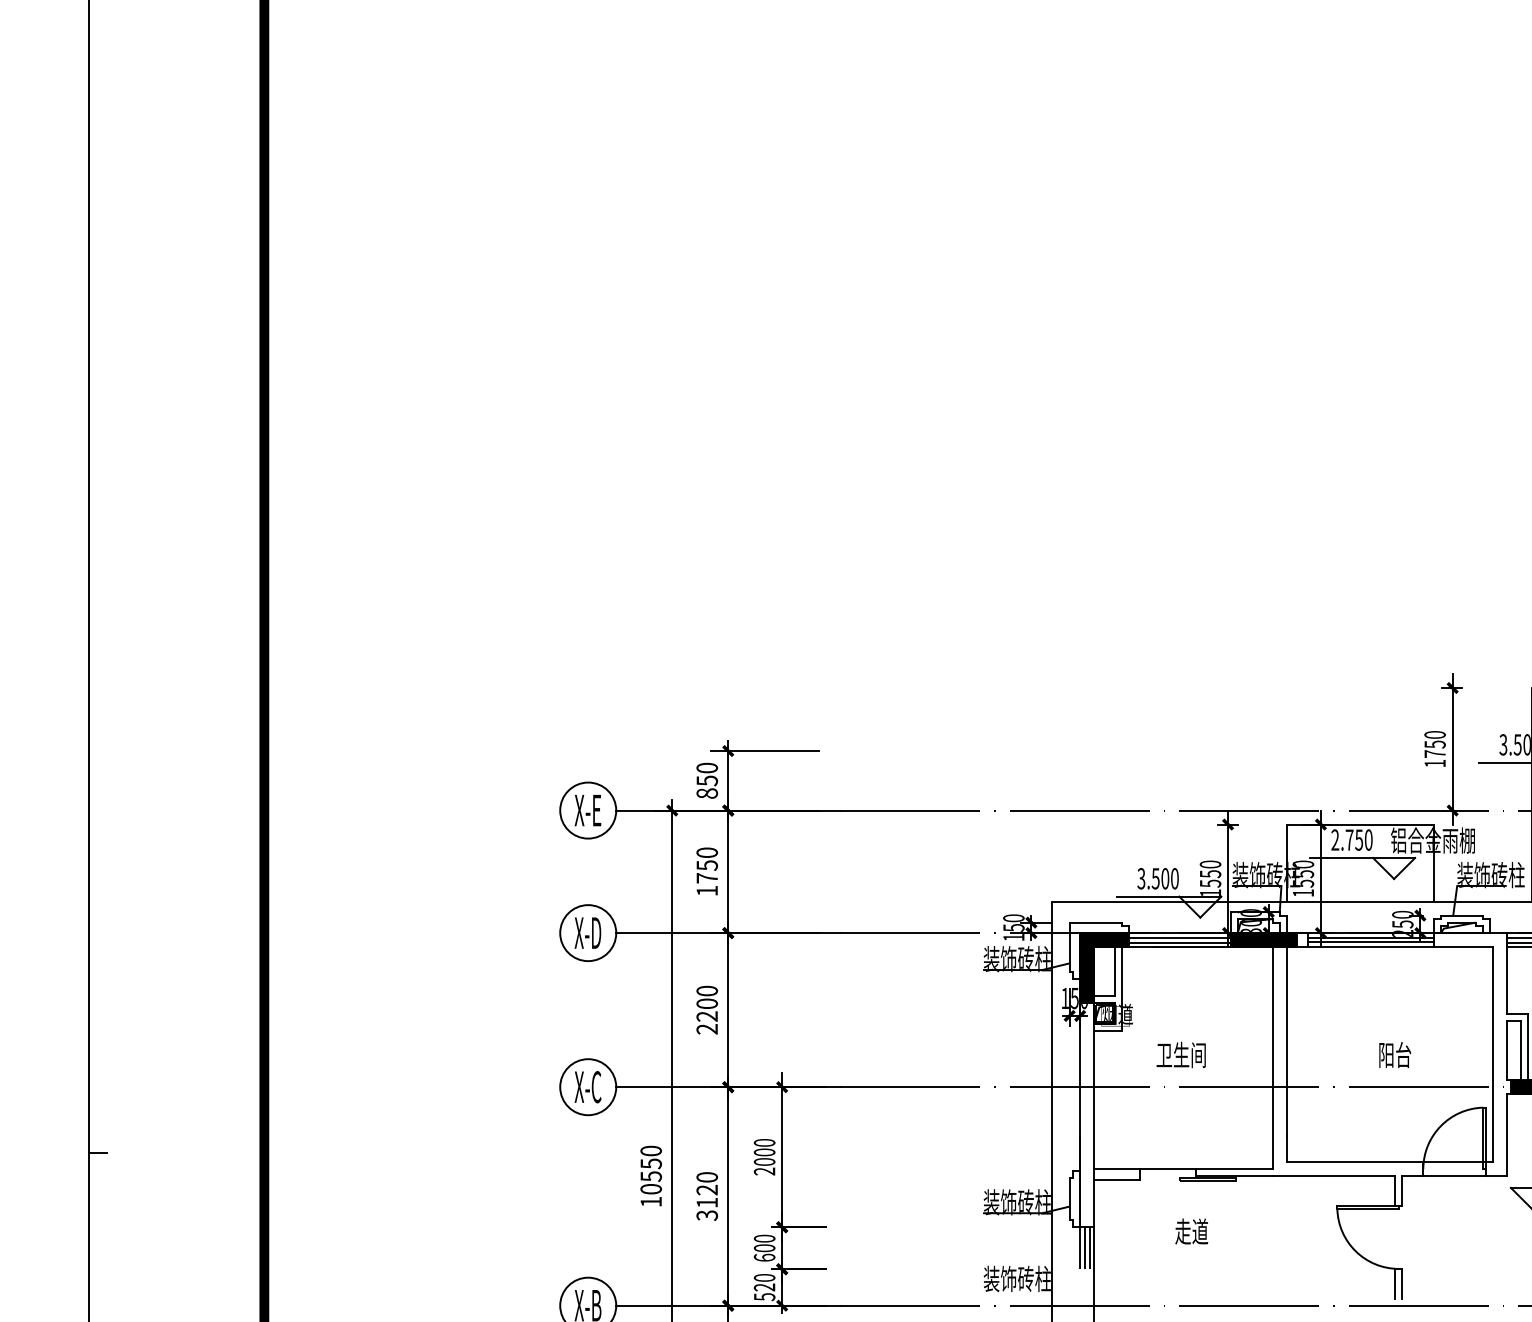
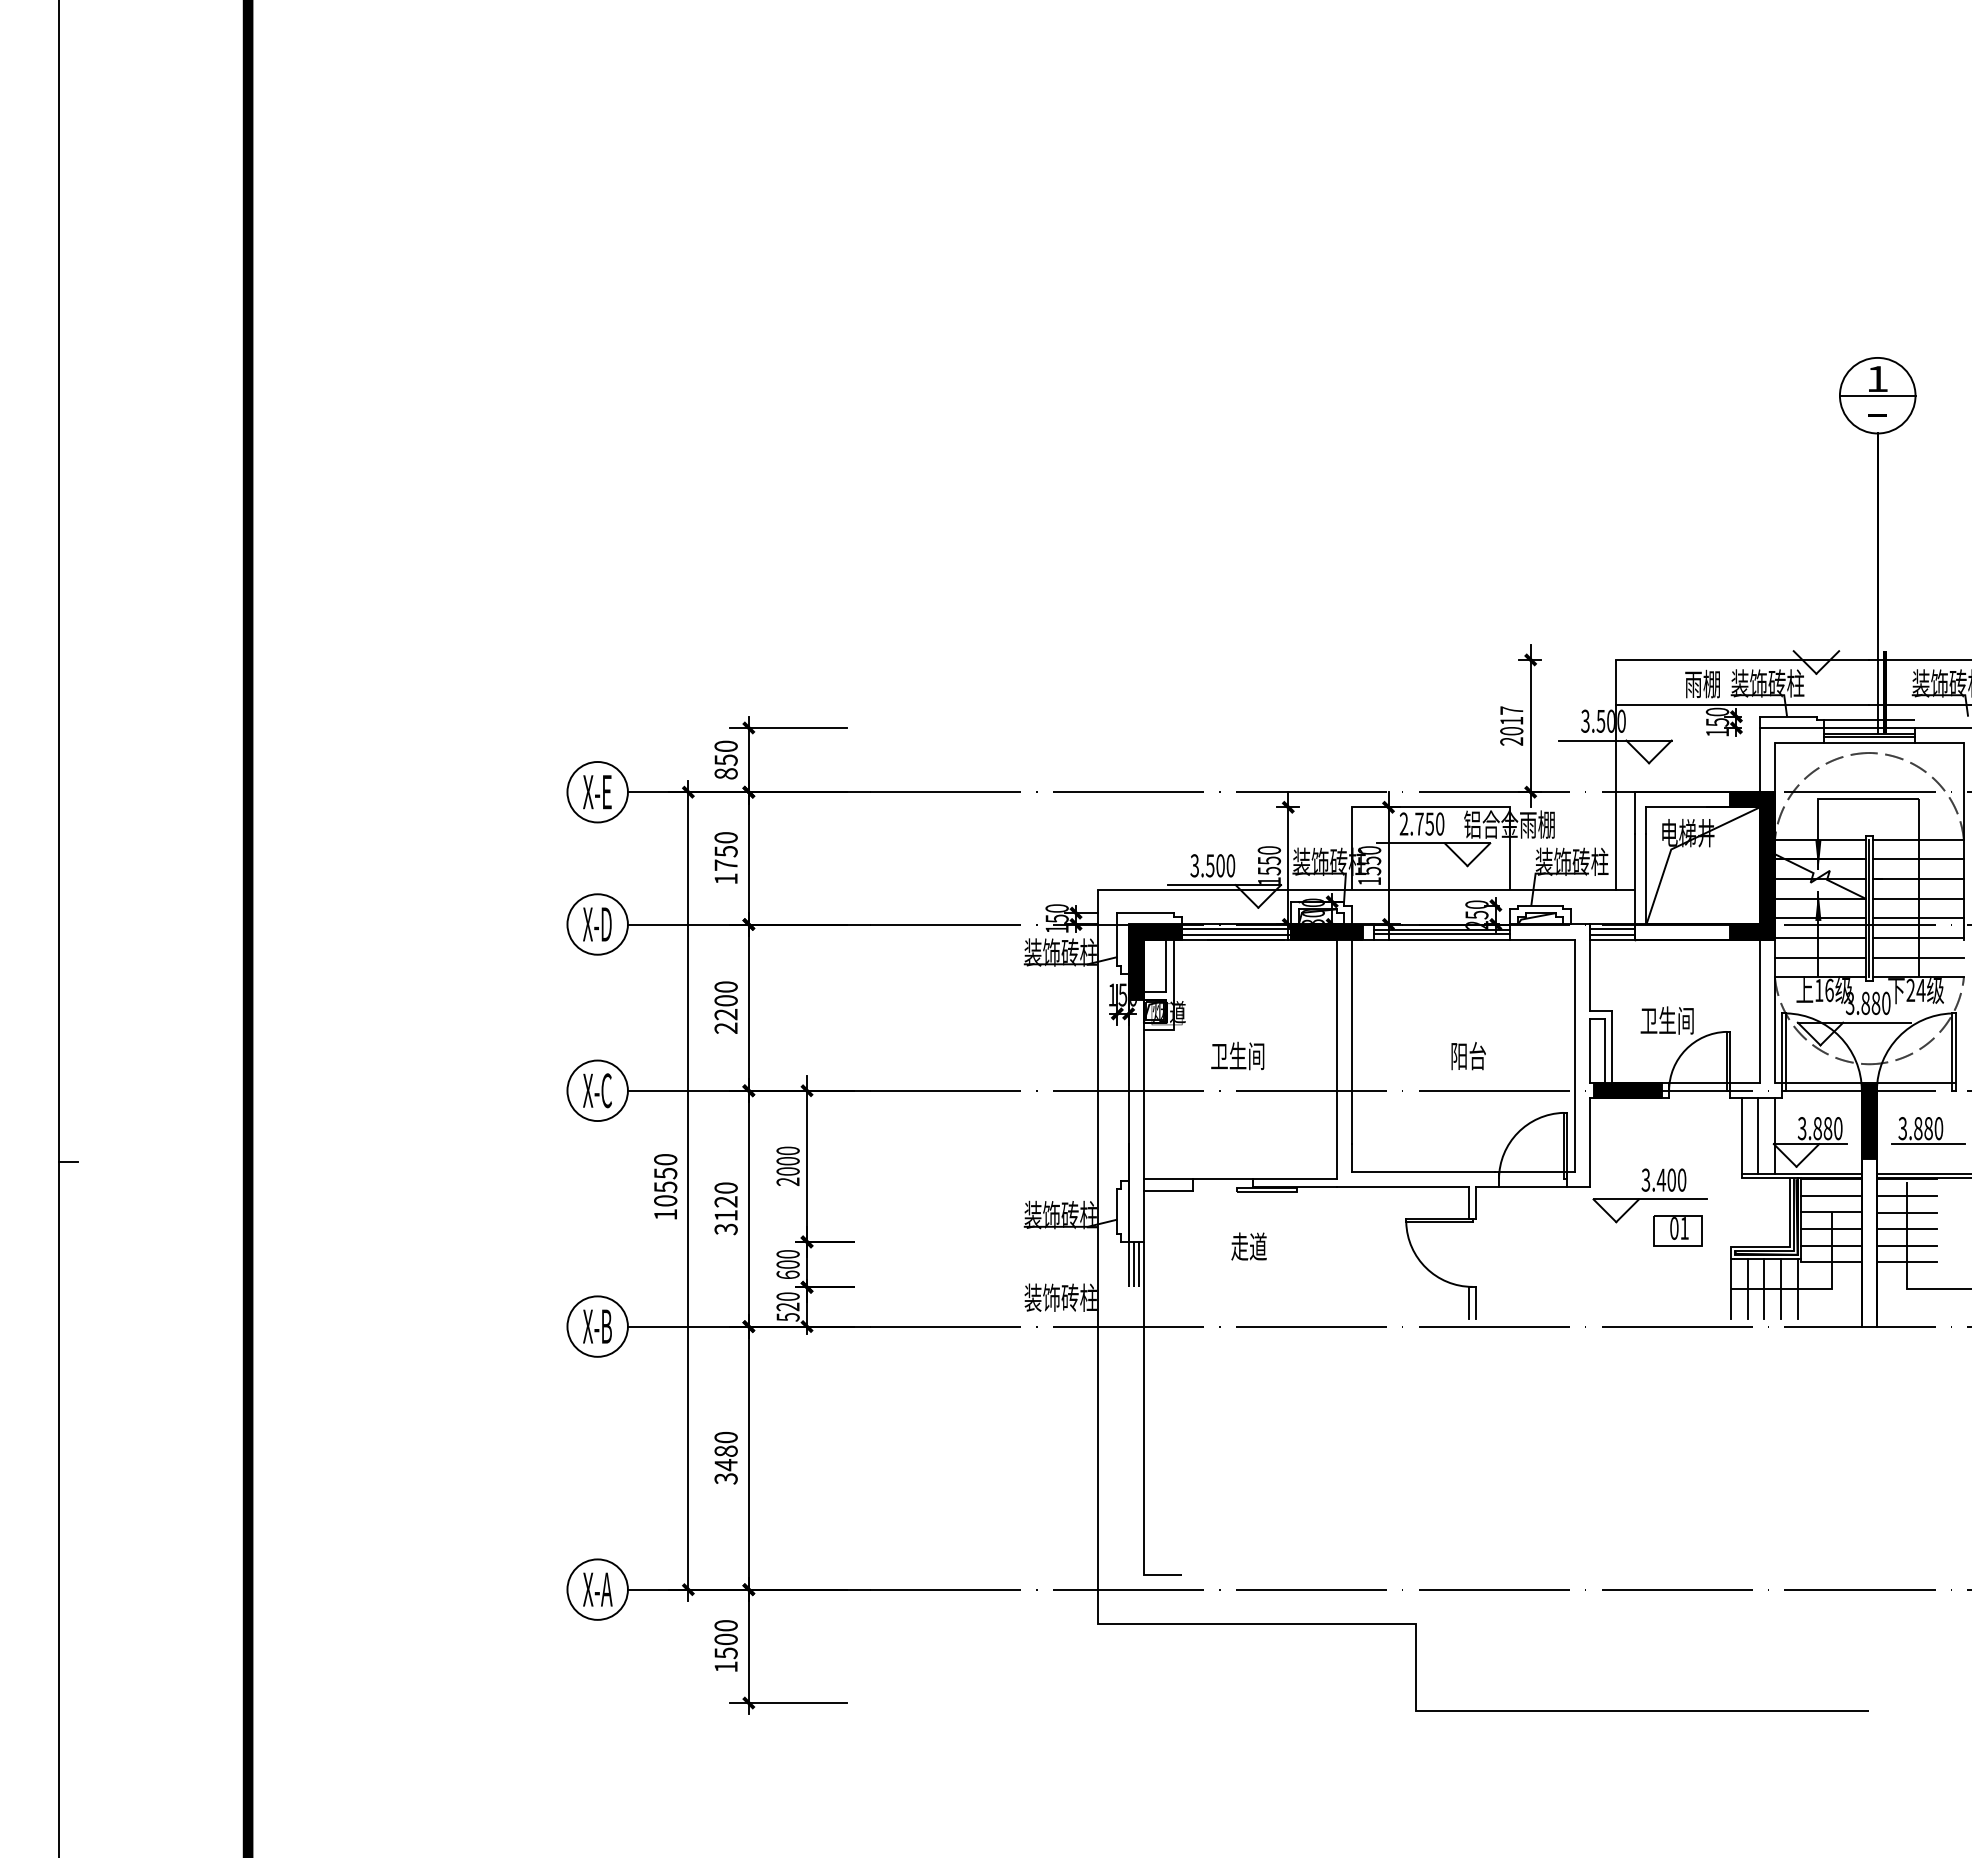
text: (1434, 748) -> (1511, 725), 1750 -> 2017

